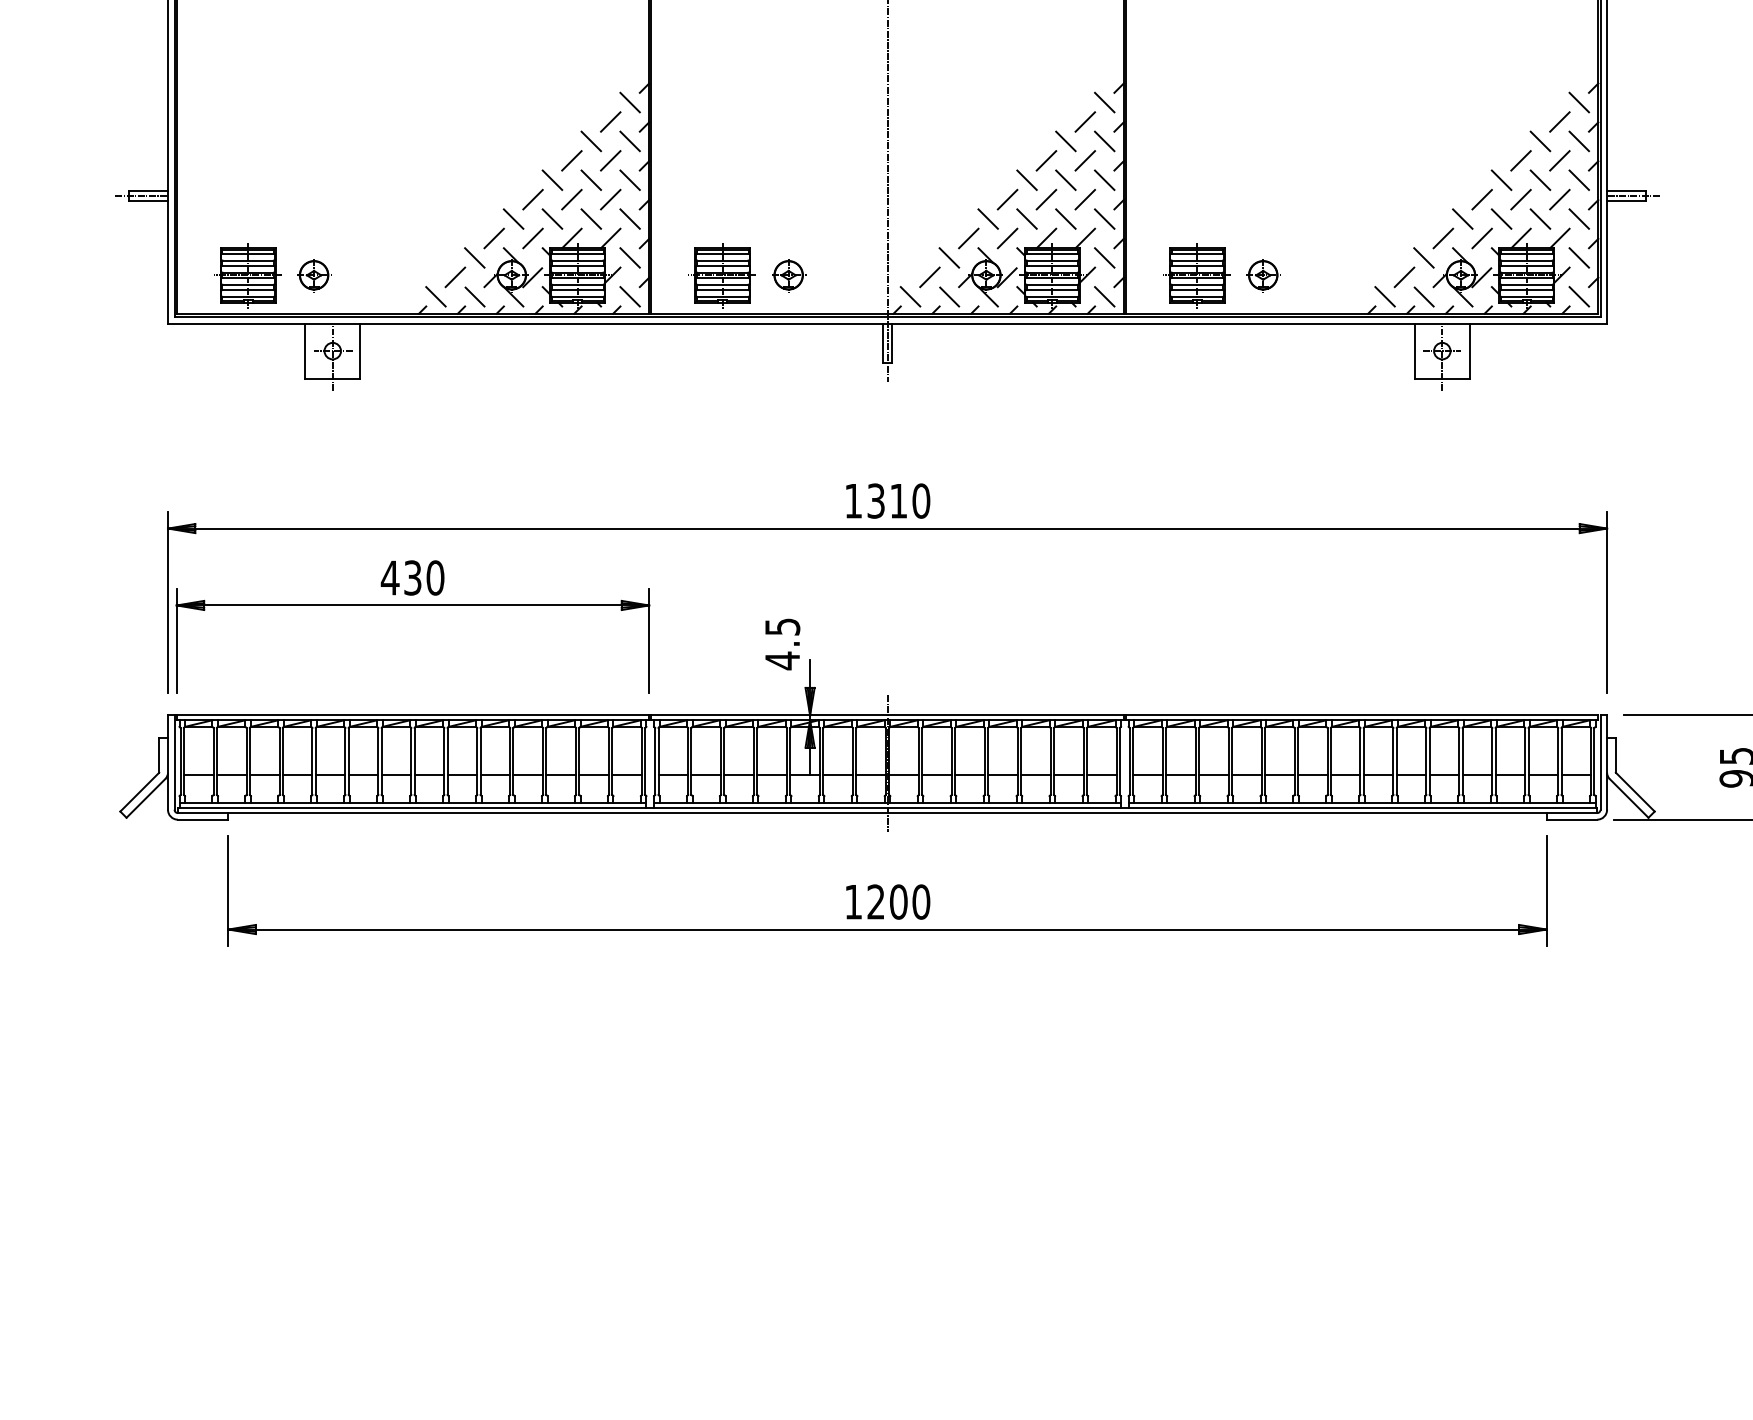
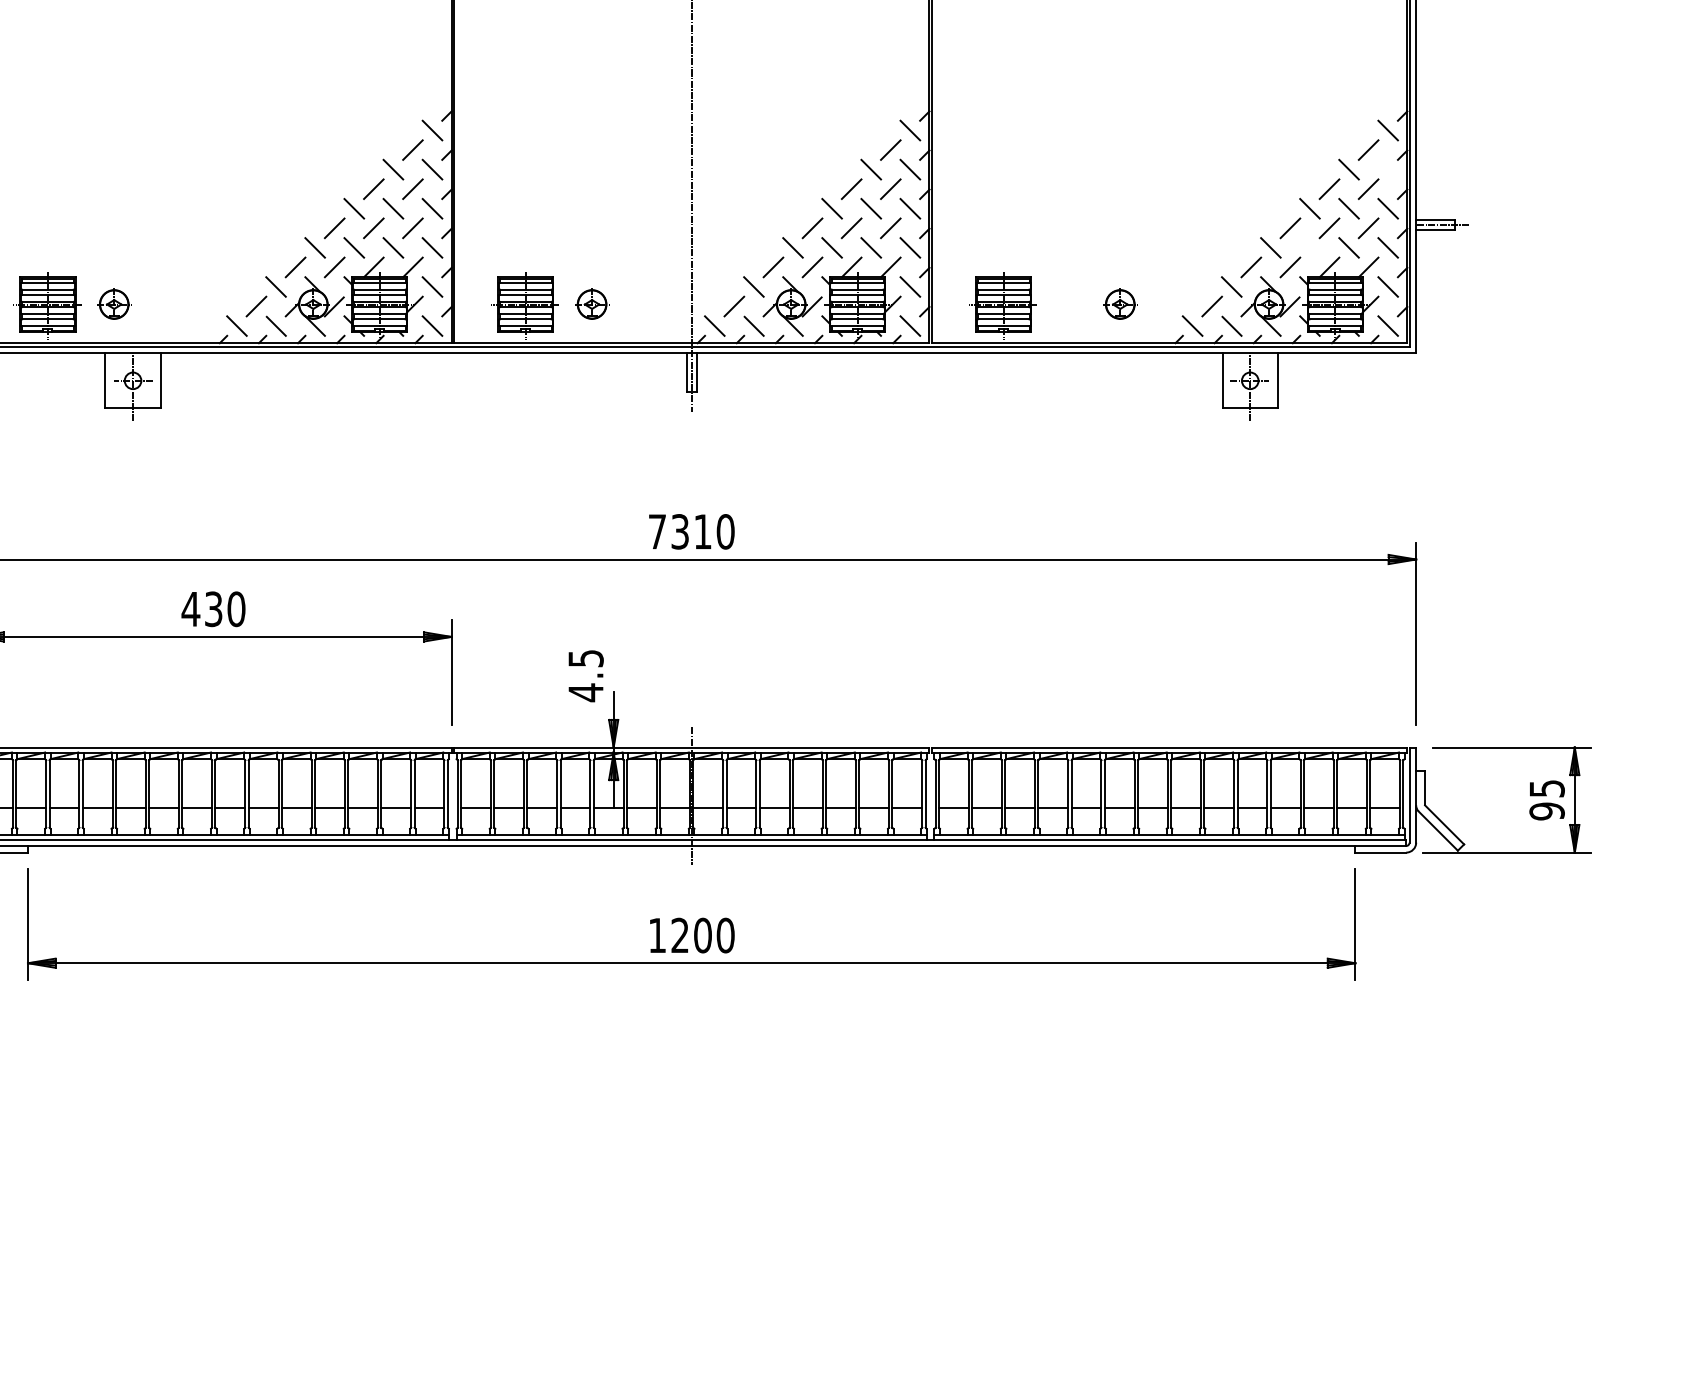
line: (1579, 141) -> (1388, 169), removed
line: (1501, 218) -> (1309, 247), removed
part: (1263, 275) -> (1120, 304), moved
text: (853, 501) -> (657, 532), 1310 -> 7310

